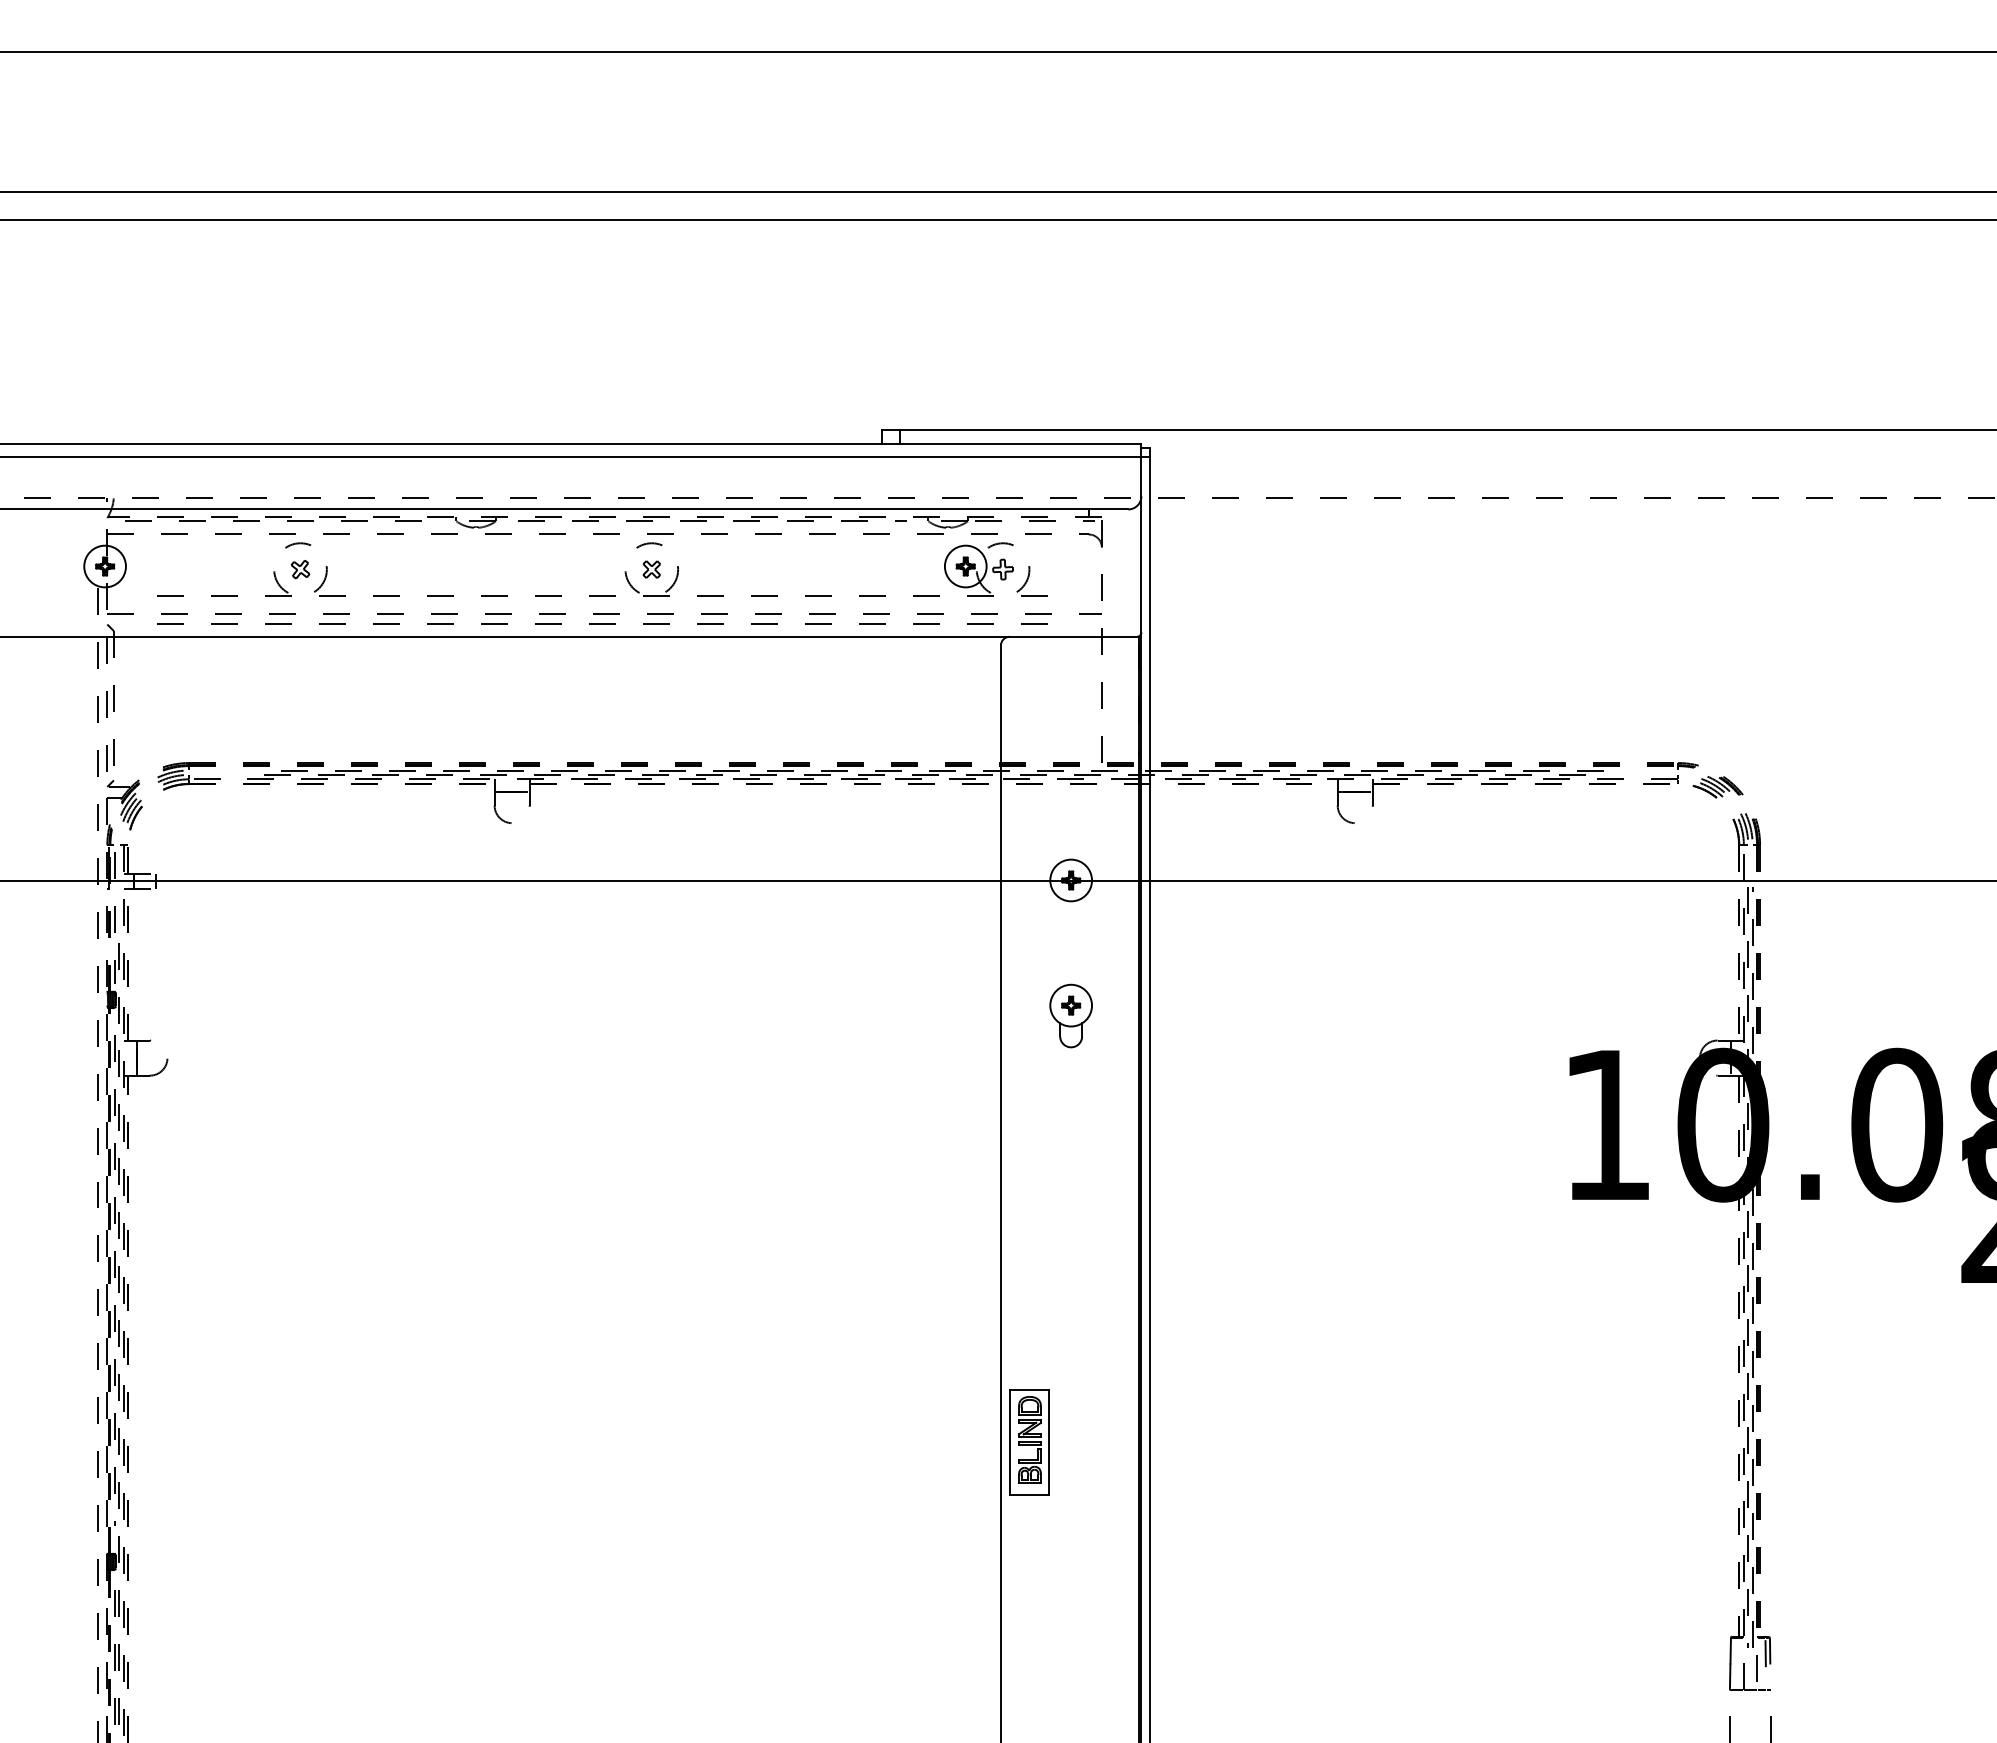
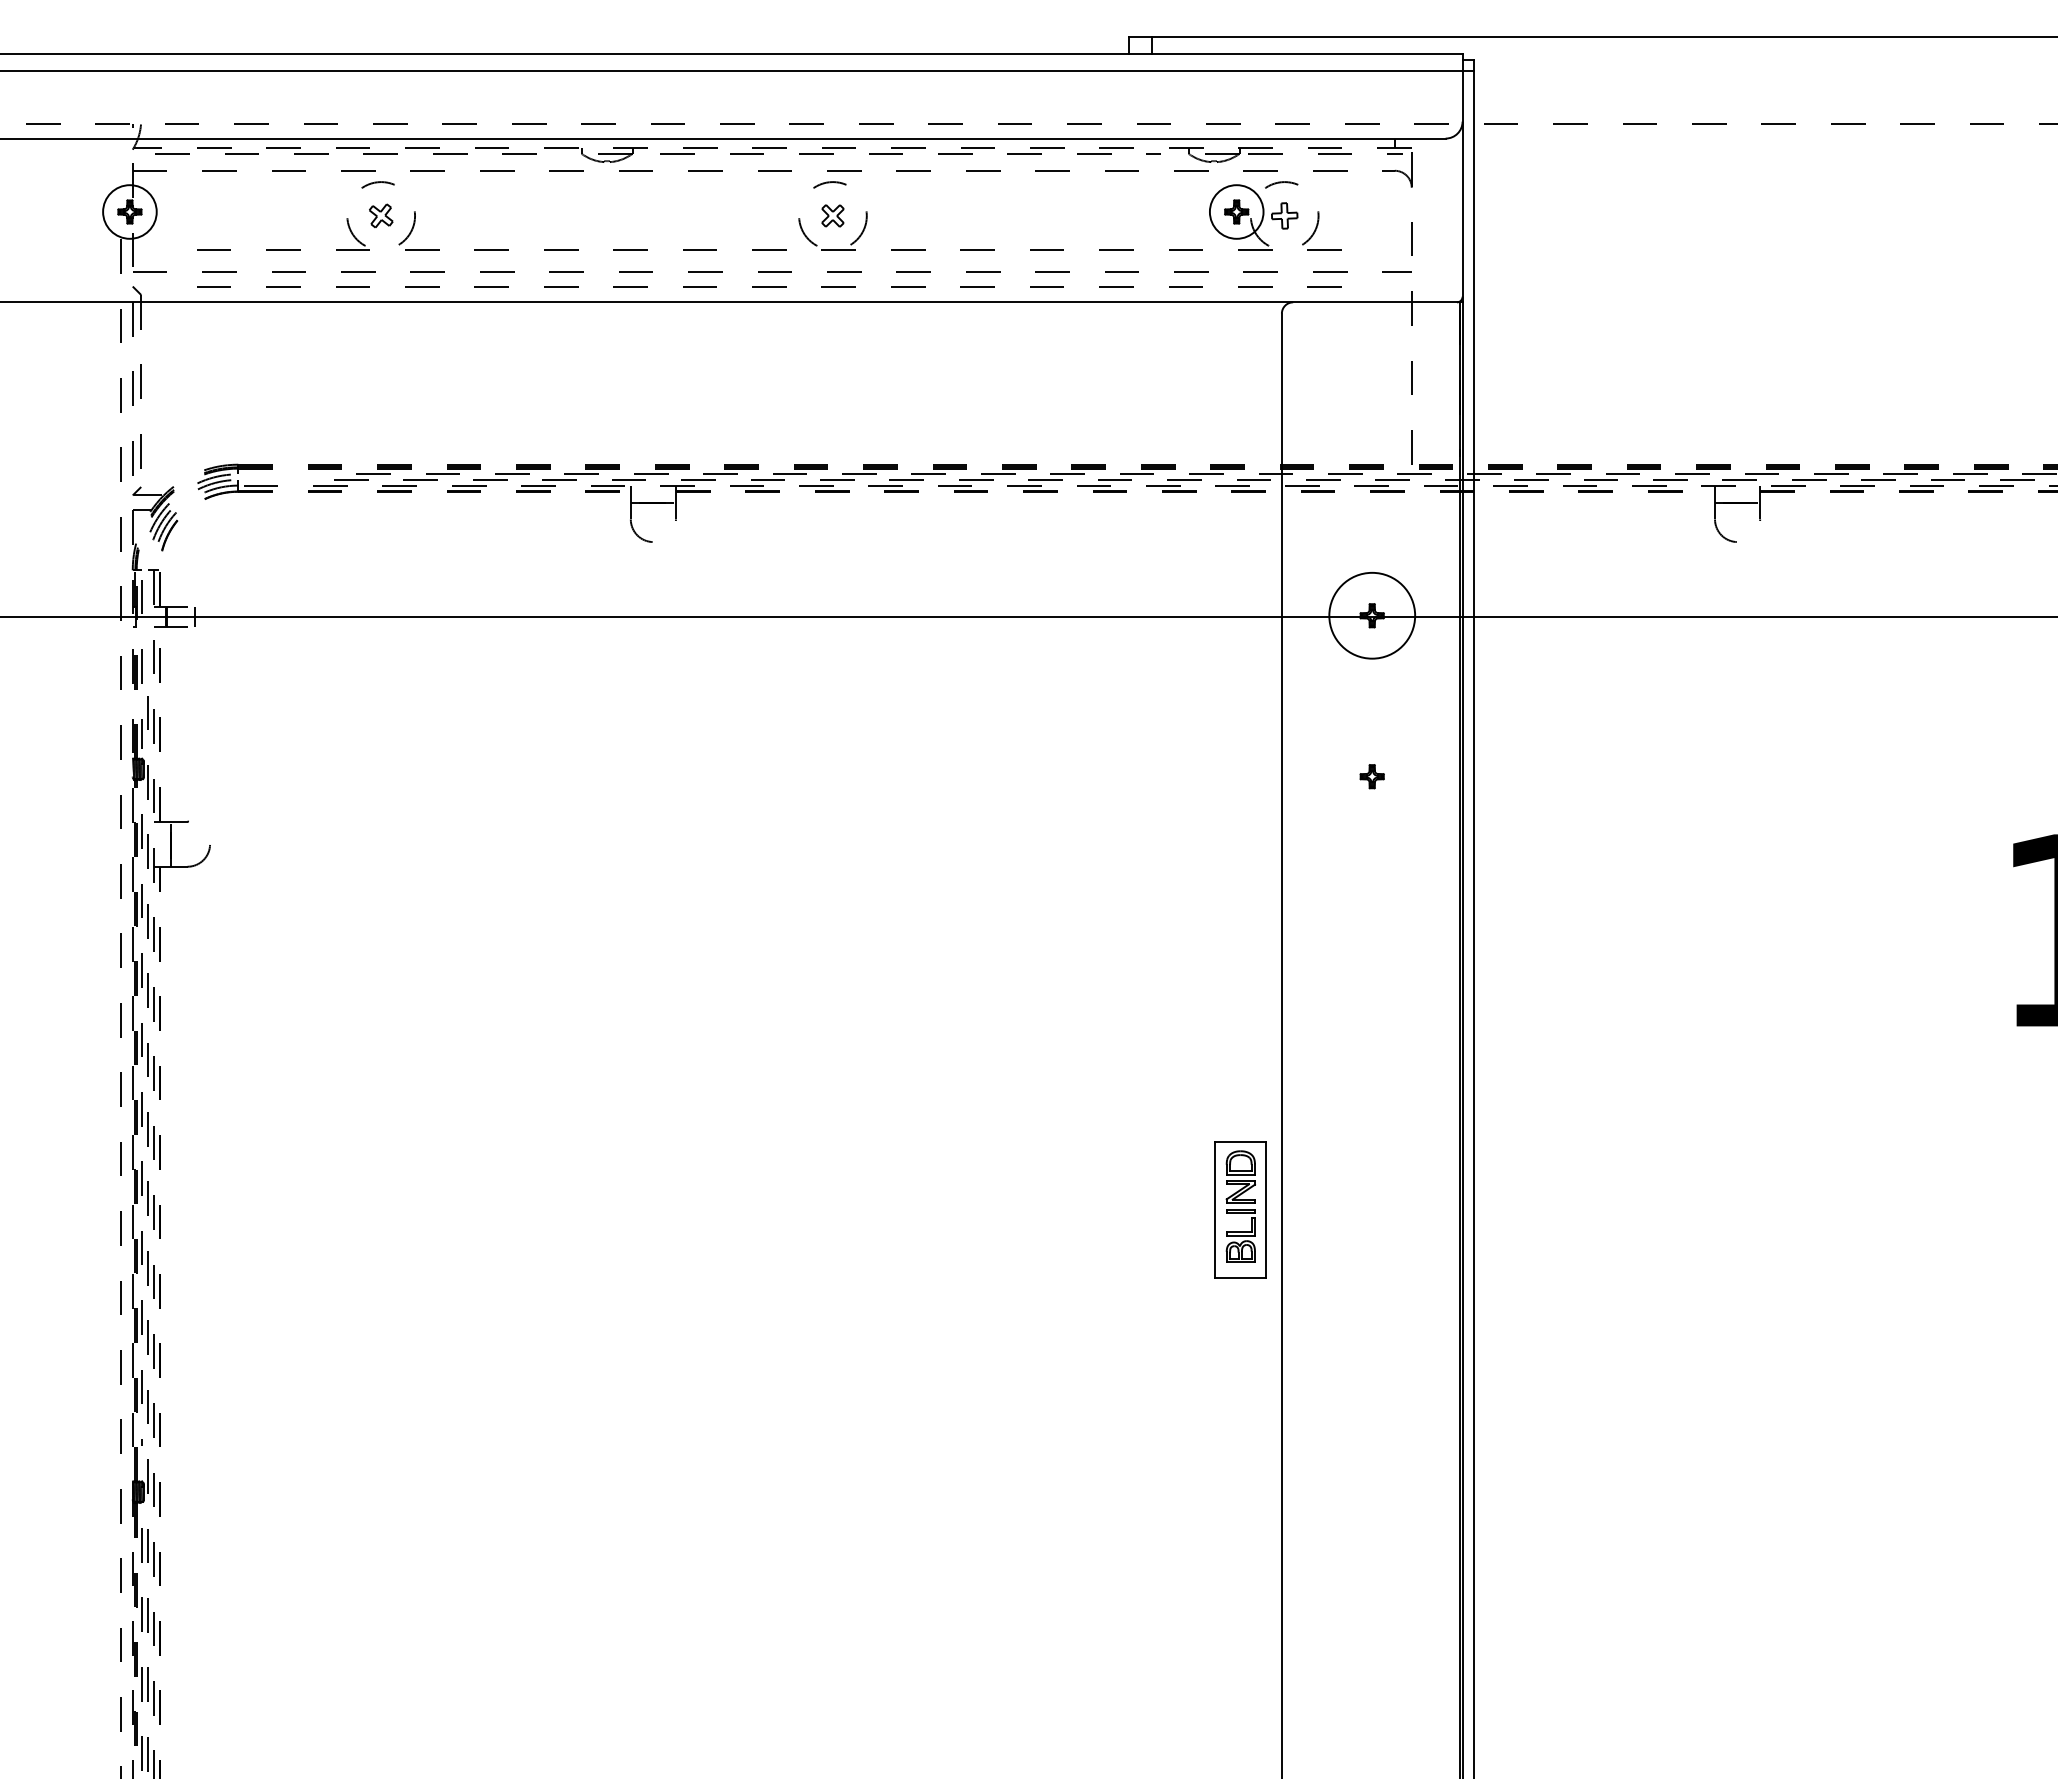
circle: (1071, 880) -> (1372, 615), size x1.6
part: (1070, 1015) -> (1371, 789), removed
part: (1029, 1442) -> (1240, 1209), moved

